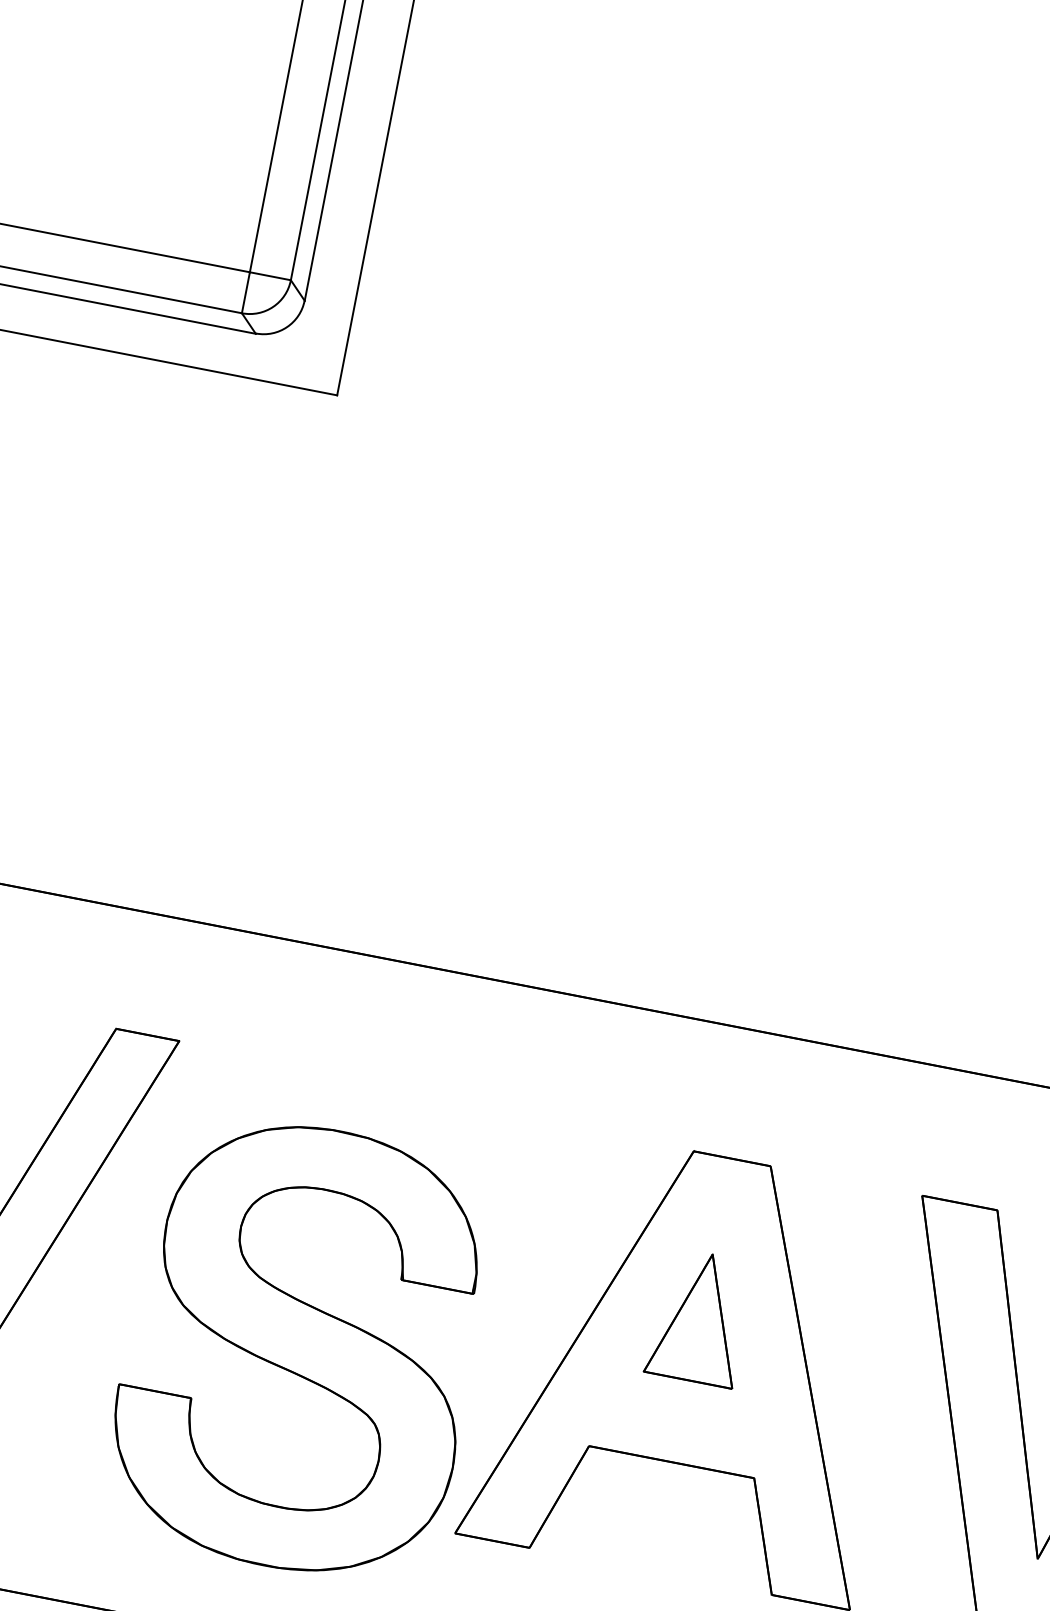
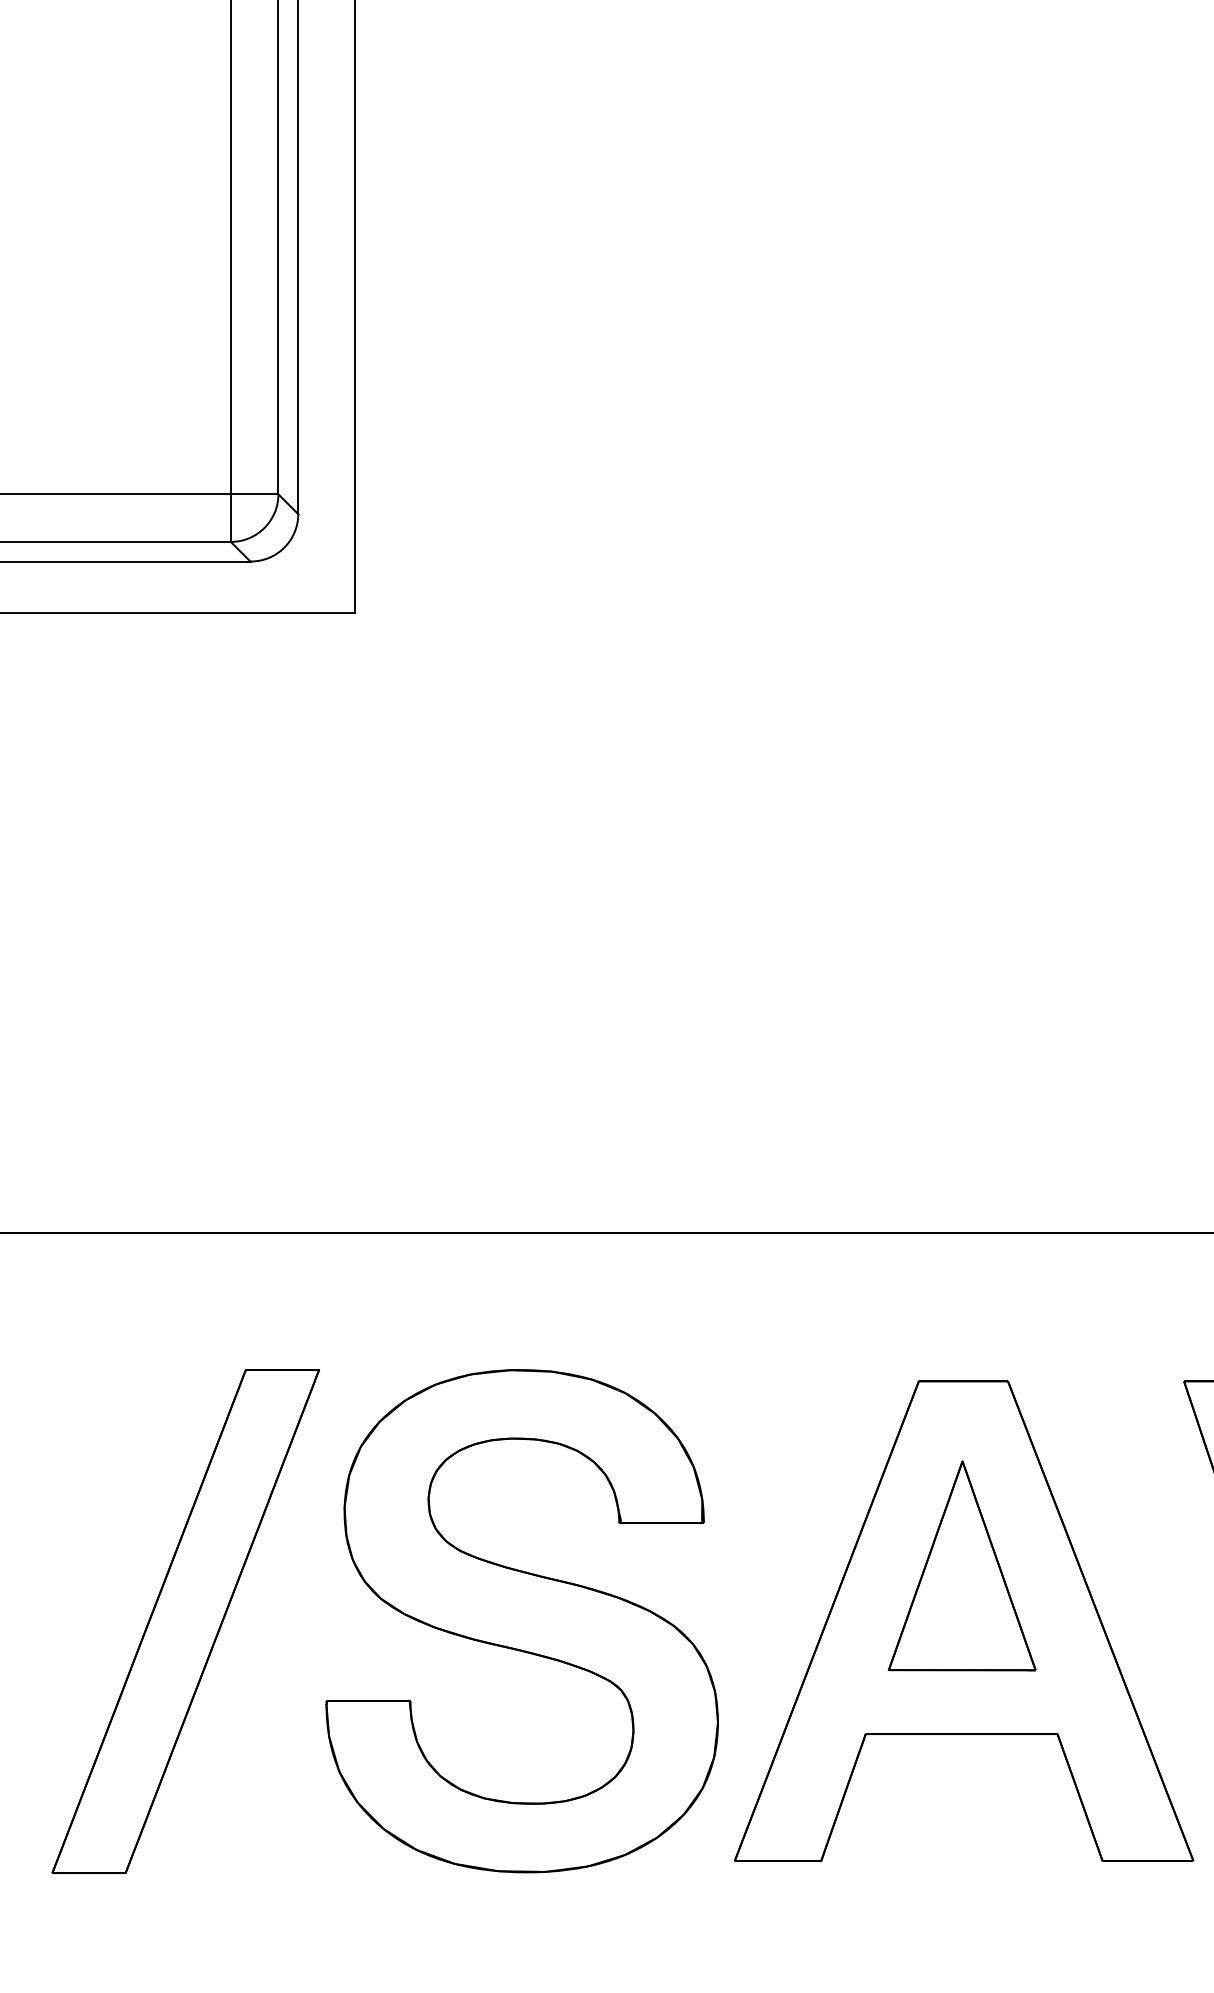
part: (699, 1316) -> (961, 1565), size x1.43
part: (300, 1348) -> (521, 1621), moved

